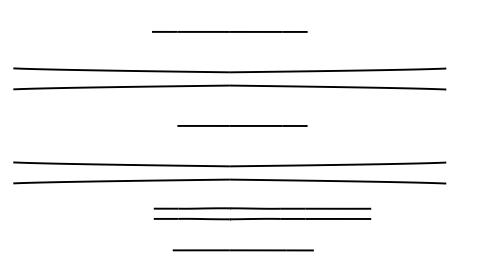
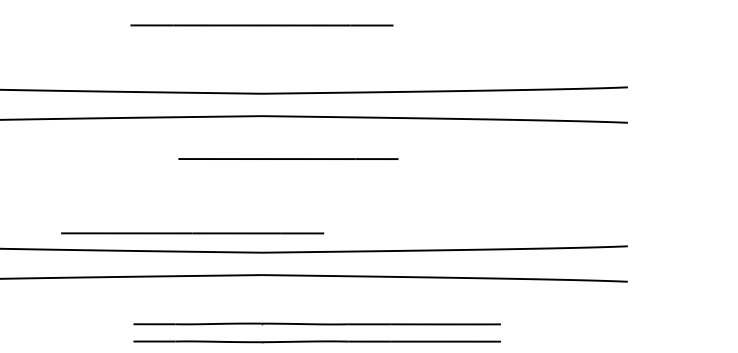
line: (242, 125) -> (288, 158), moved
line: (188, 154) -> (192, 232), added

